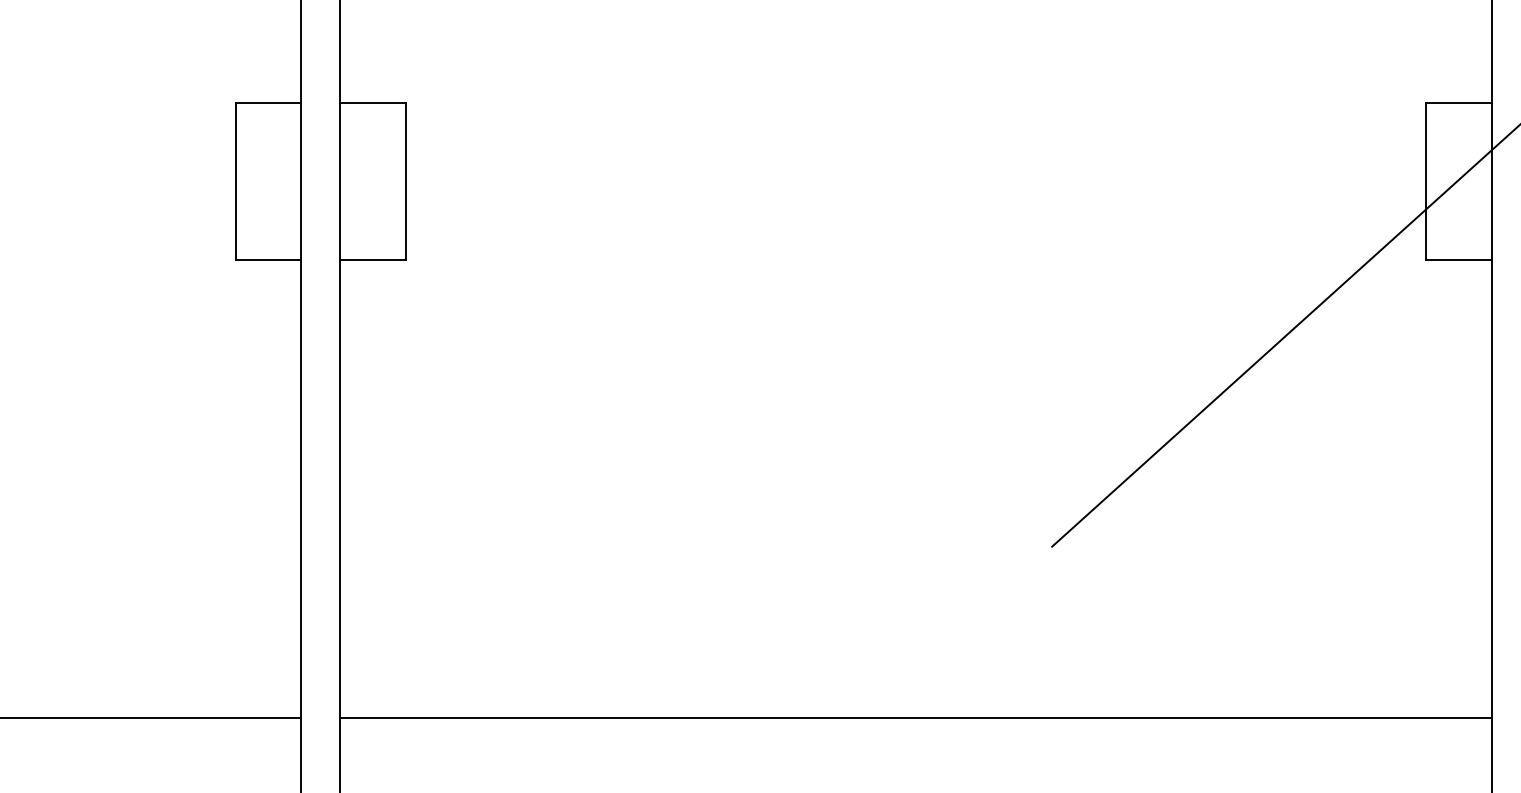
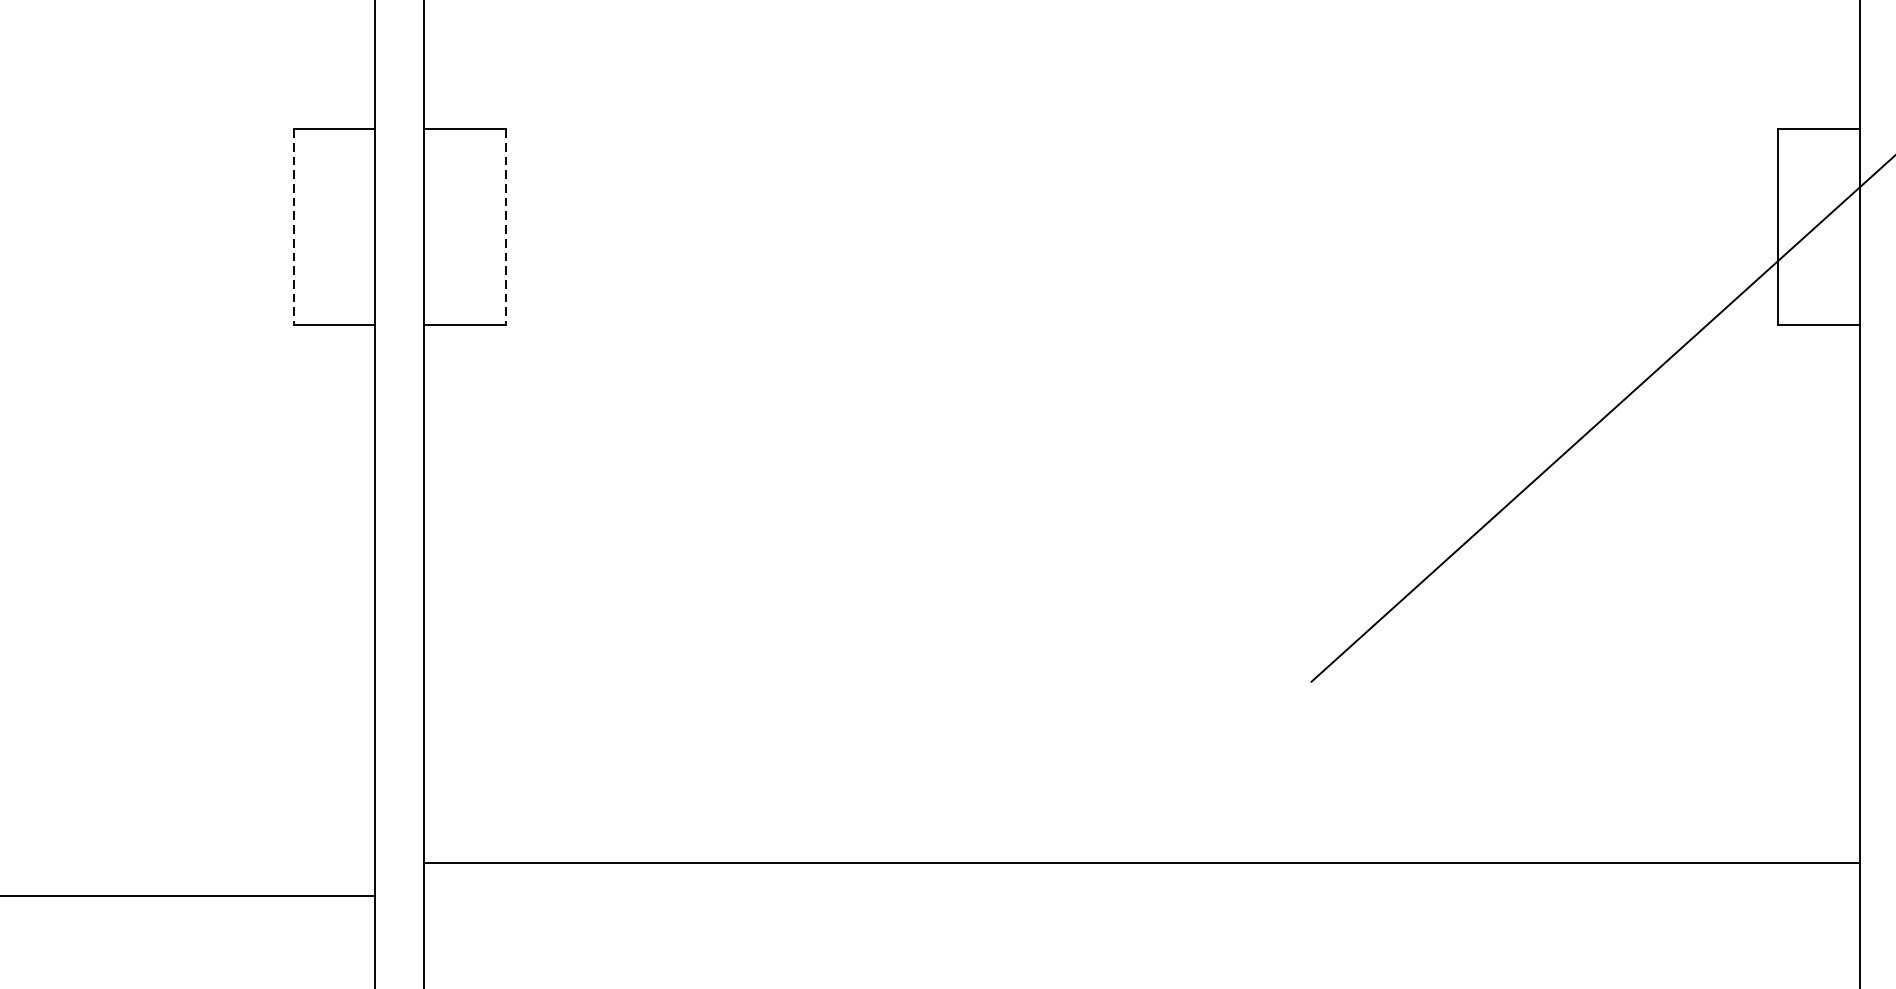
line: (235, 181) -> (293, 226), solid -> dashed
line: (405, 181) -> (505, 226), solid -> dashed
line: (915, 718) -> (1141, 863), moved

